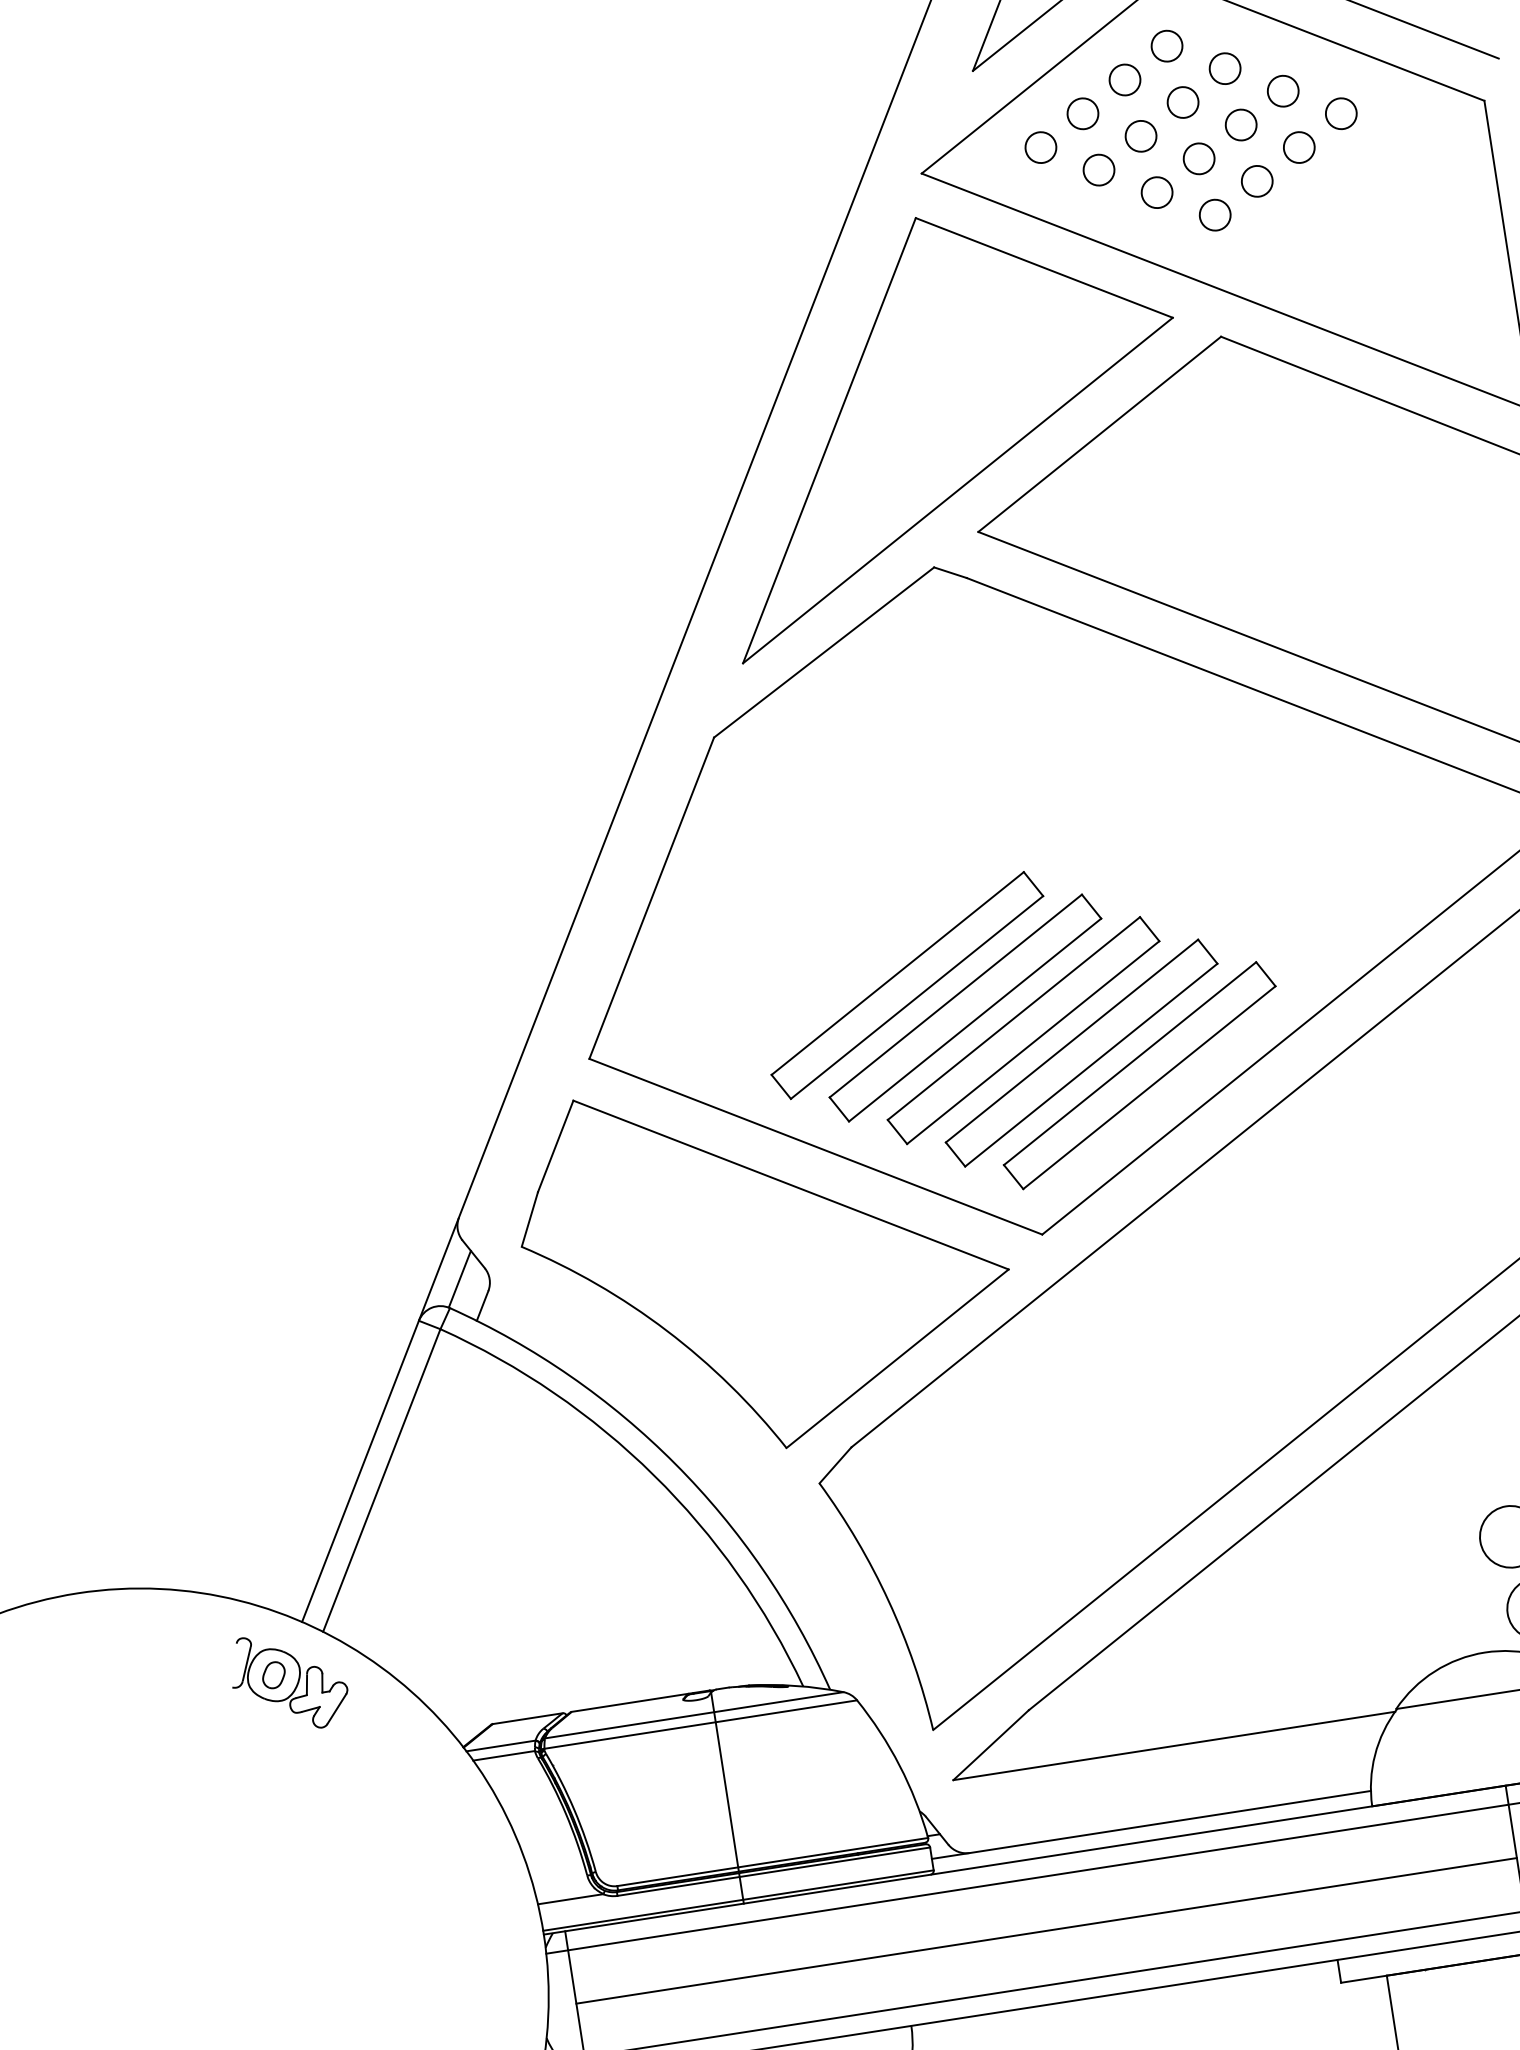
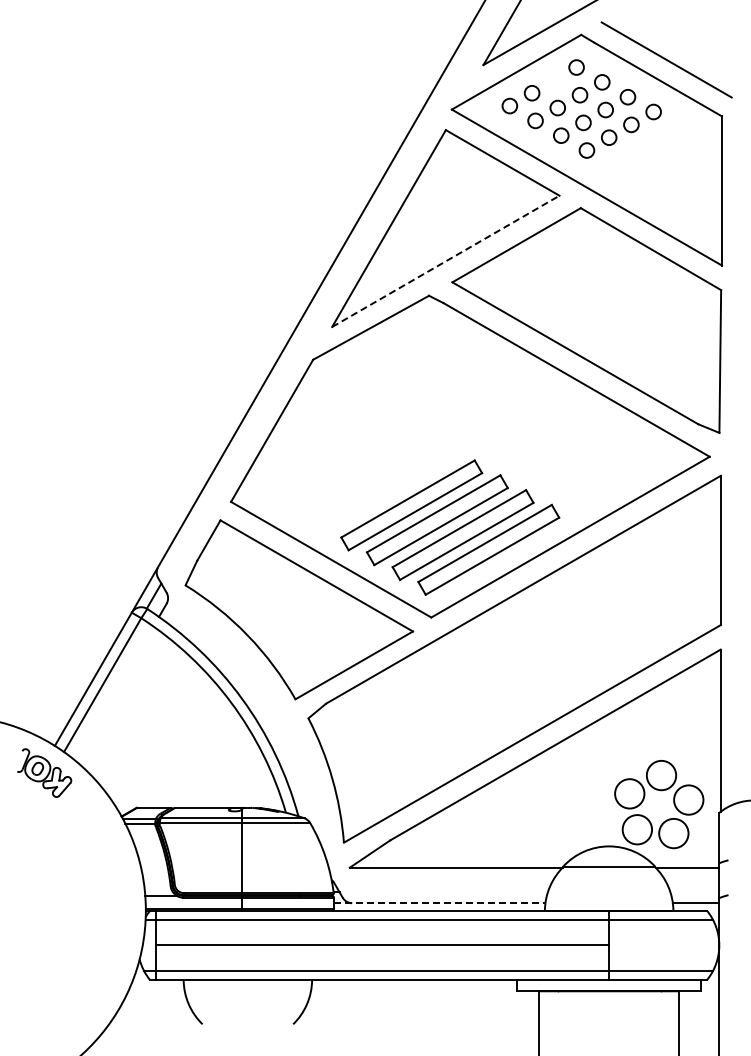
circle: (1125, 80) -> (554, 80), removed
line: (959, 490) -> (446, 261), solid -> dashed
part: (906, 985) -> (385, 490), removed
line: (1151, 1825) -> (439, 903), solid -> dashed

